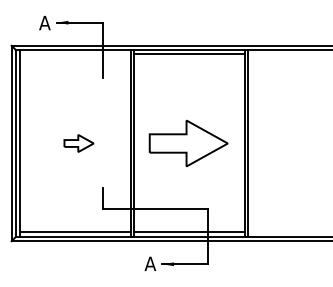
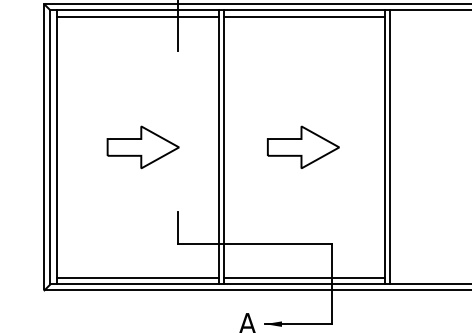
line: (75, 54) -> (137, 17), added
part: (78, 143) -> (142, 147), size x1.67
part: (188, 143) -> (303, 147), size x0.62

